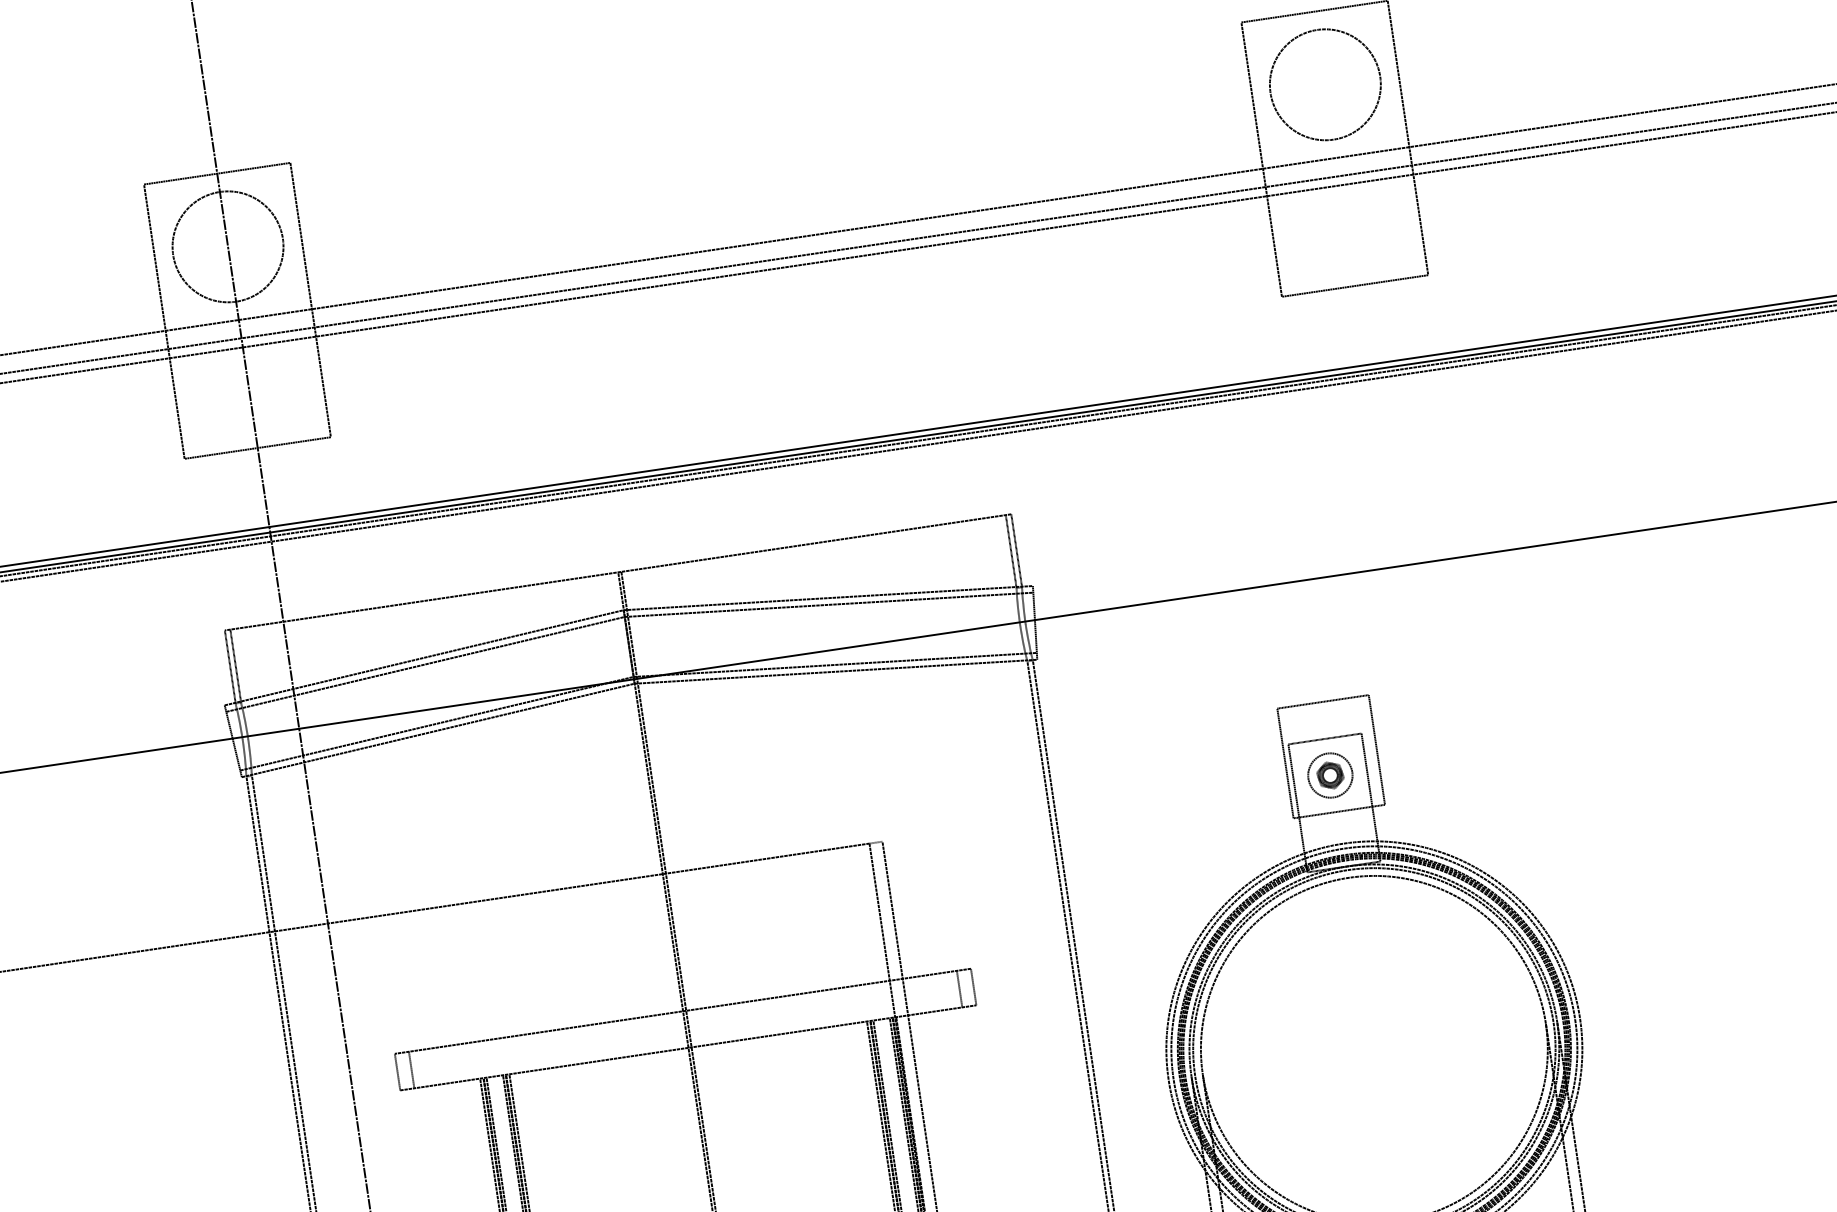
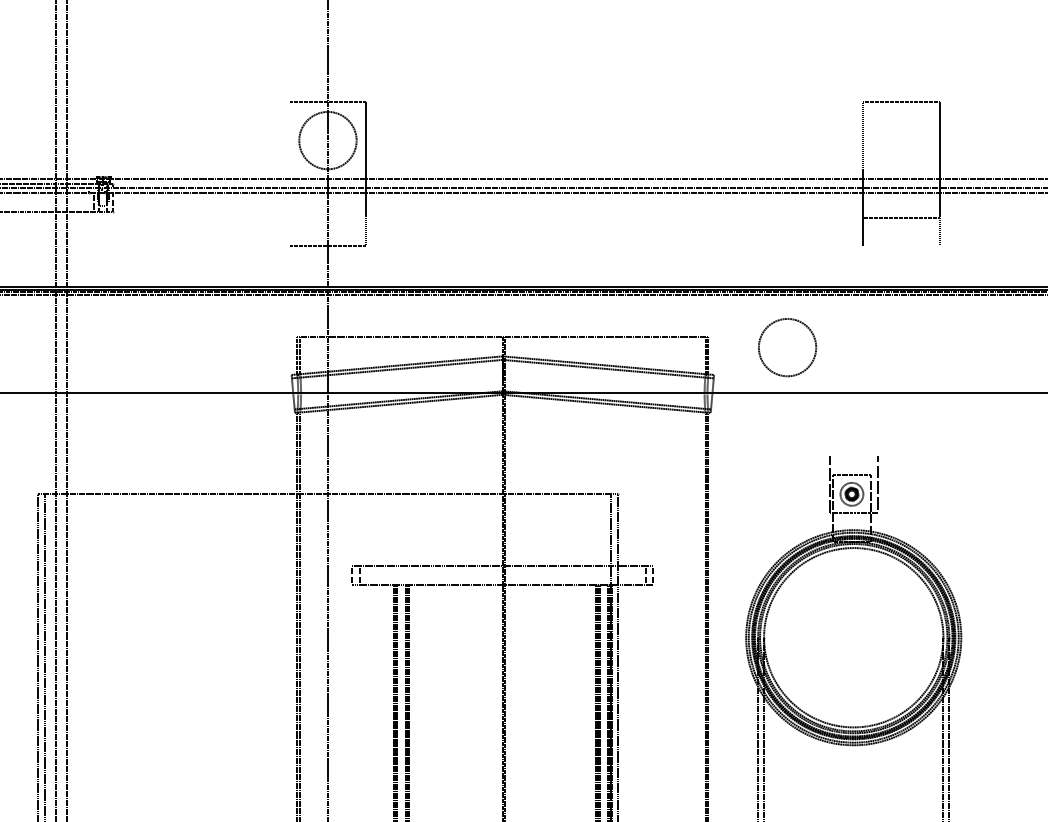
circle: (1325, 84) -> (787, 347), moved
line: (1354, 285) -> (901, 217), moved
line: (163, 320) -> (289, 173), removed
line: (1322, 702) -> (853, 456), removed

